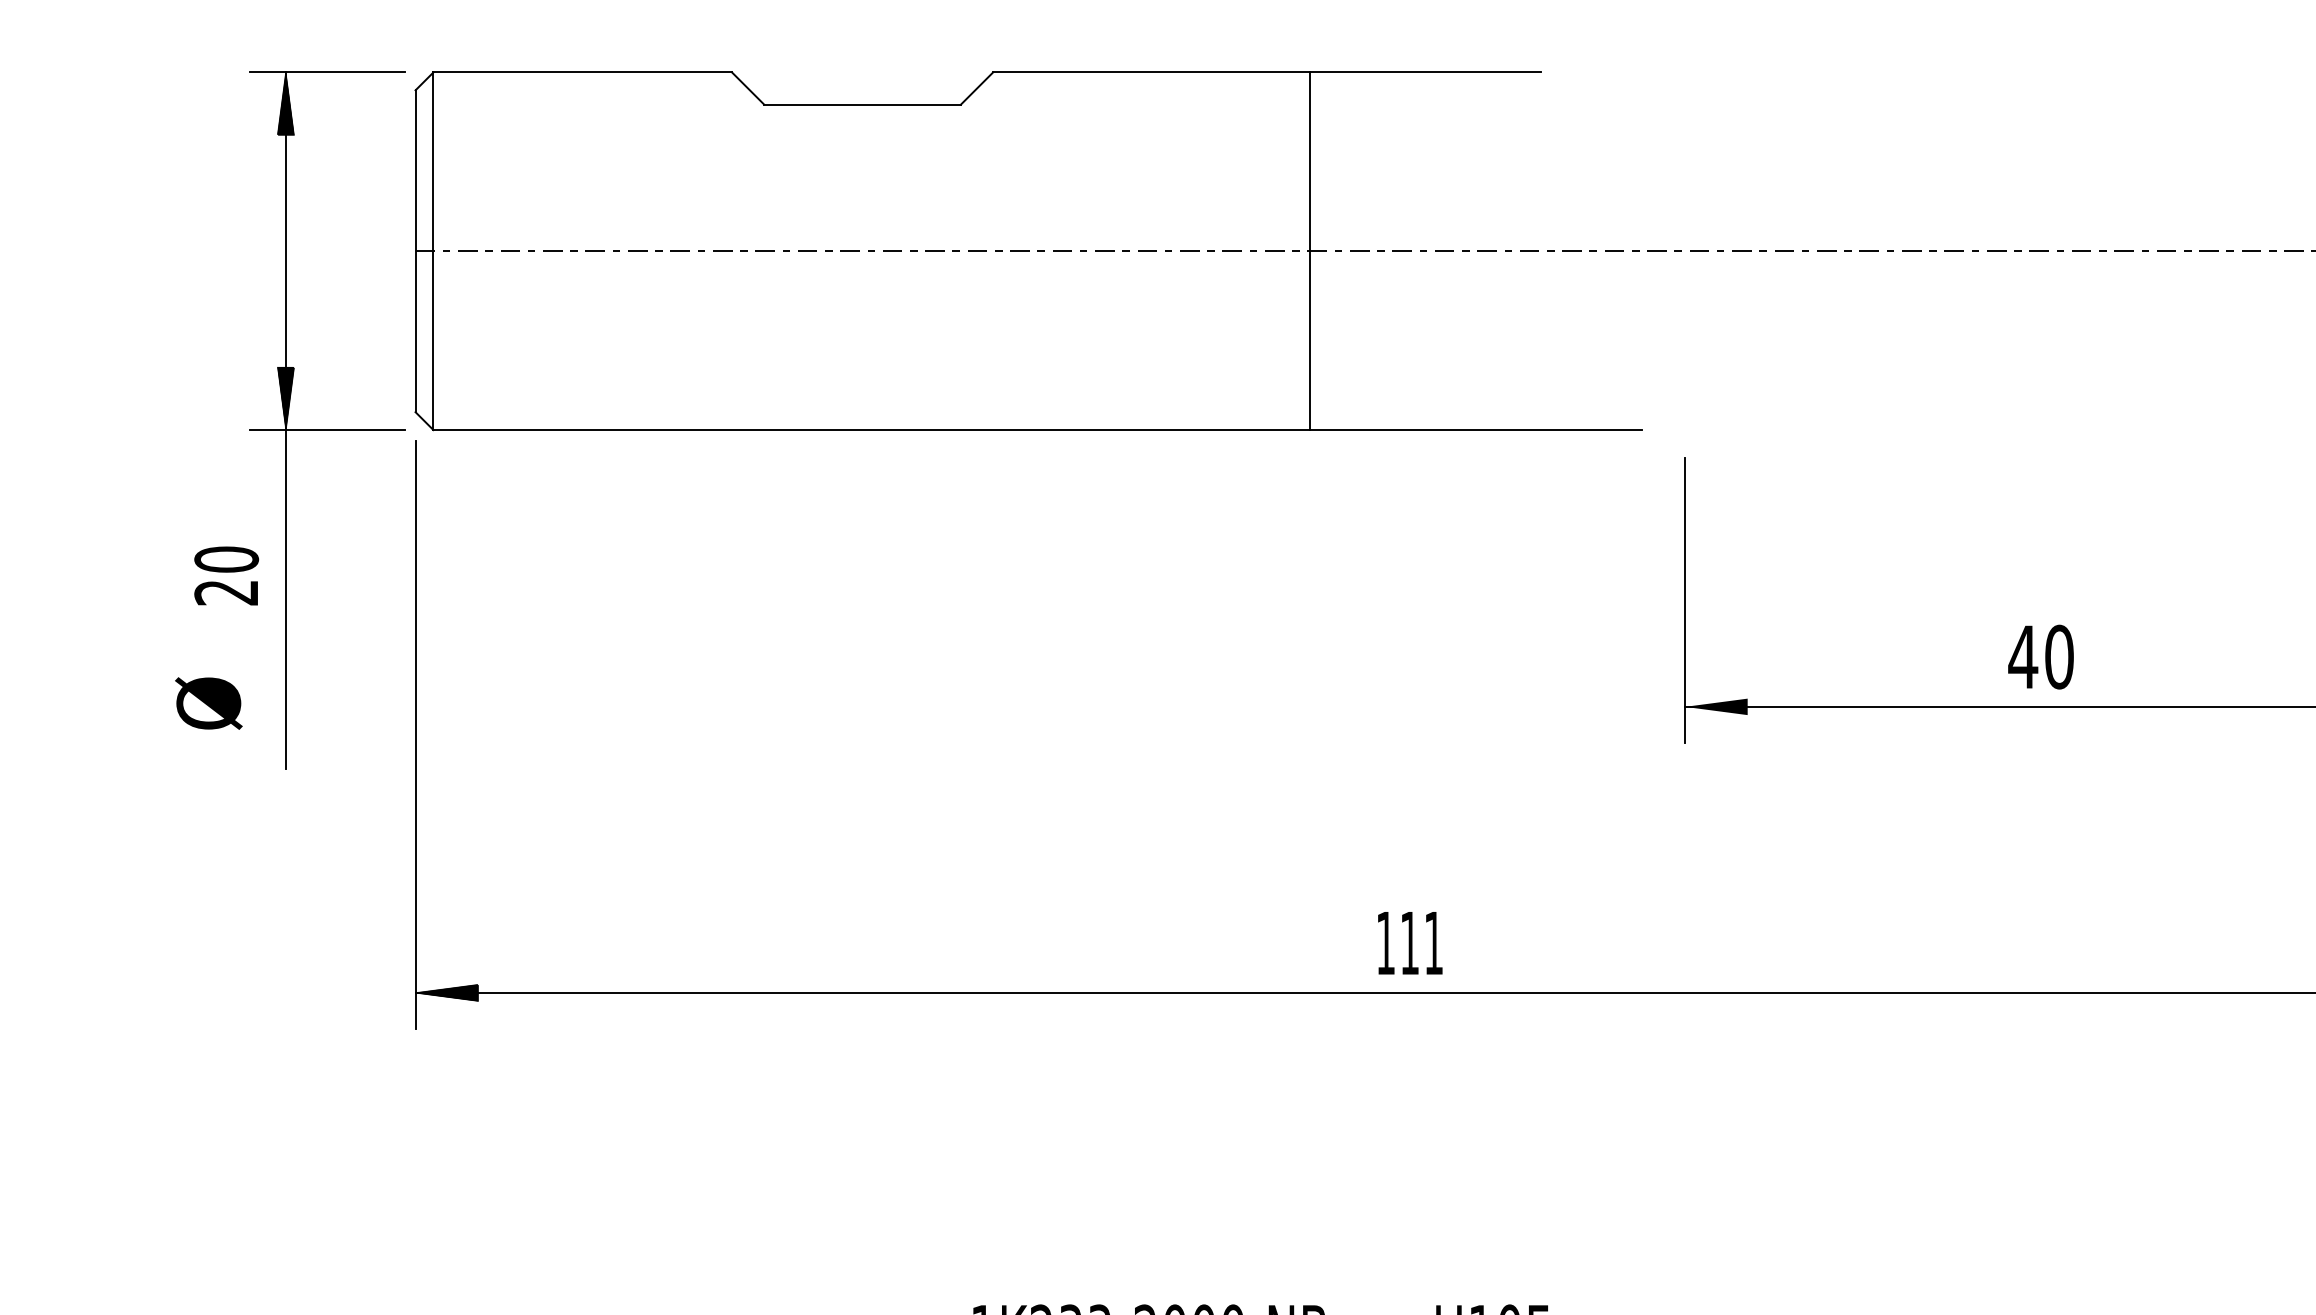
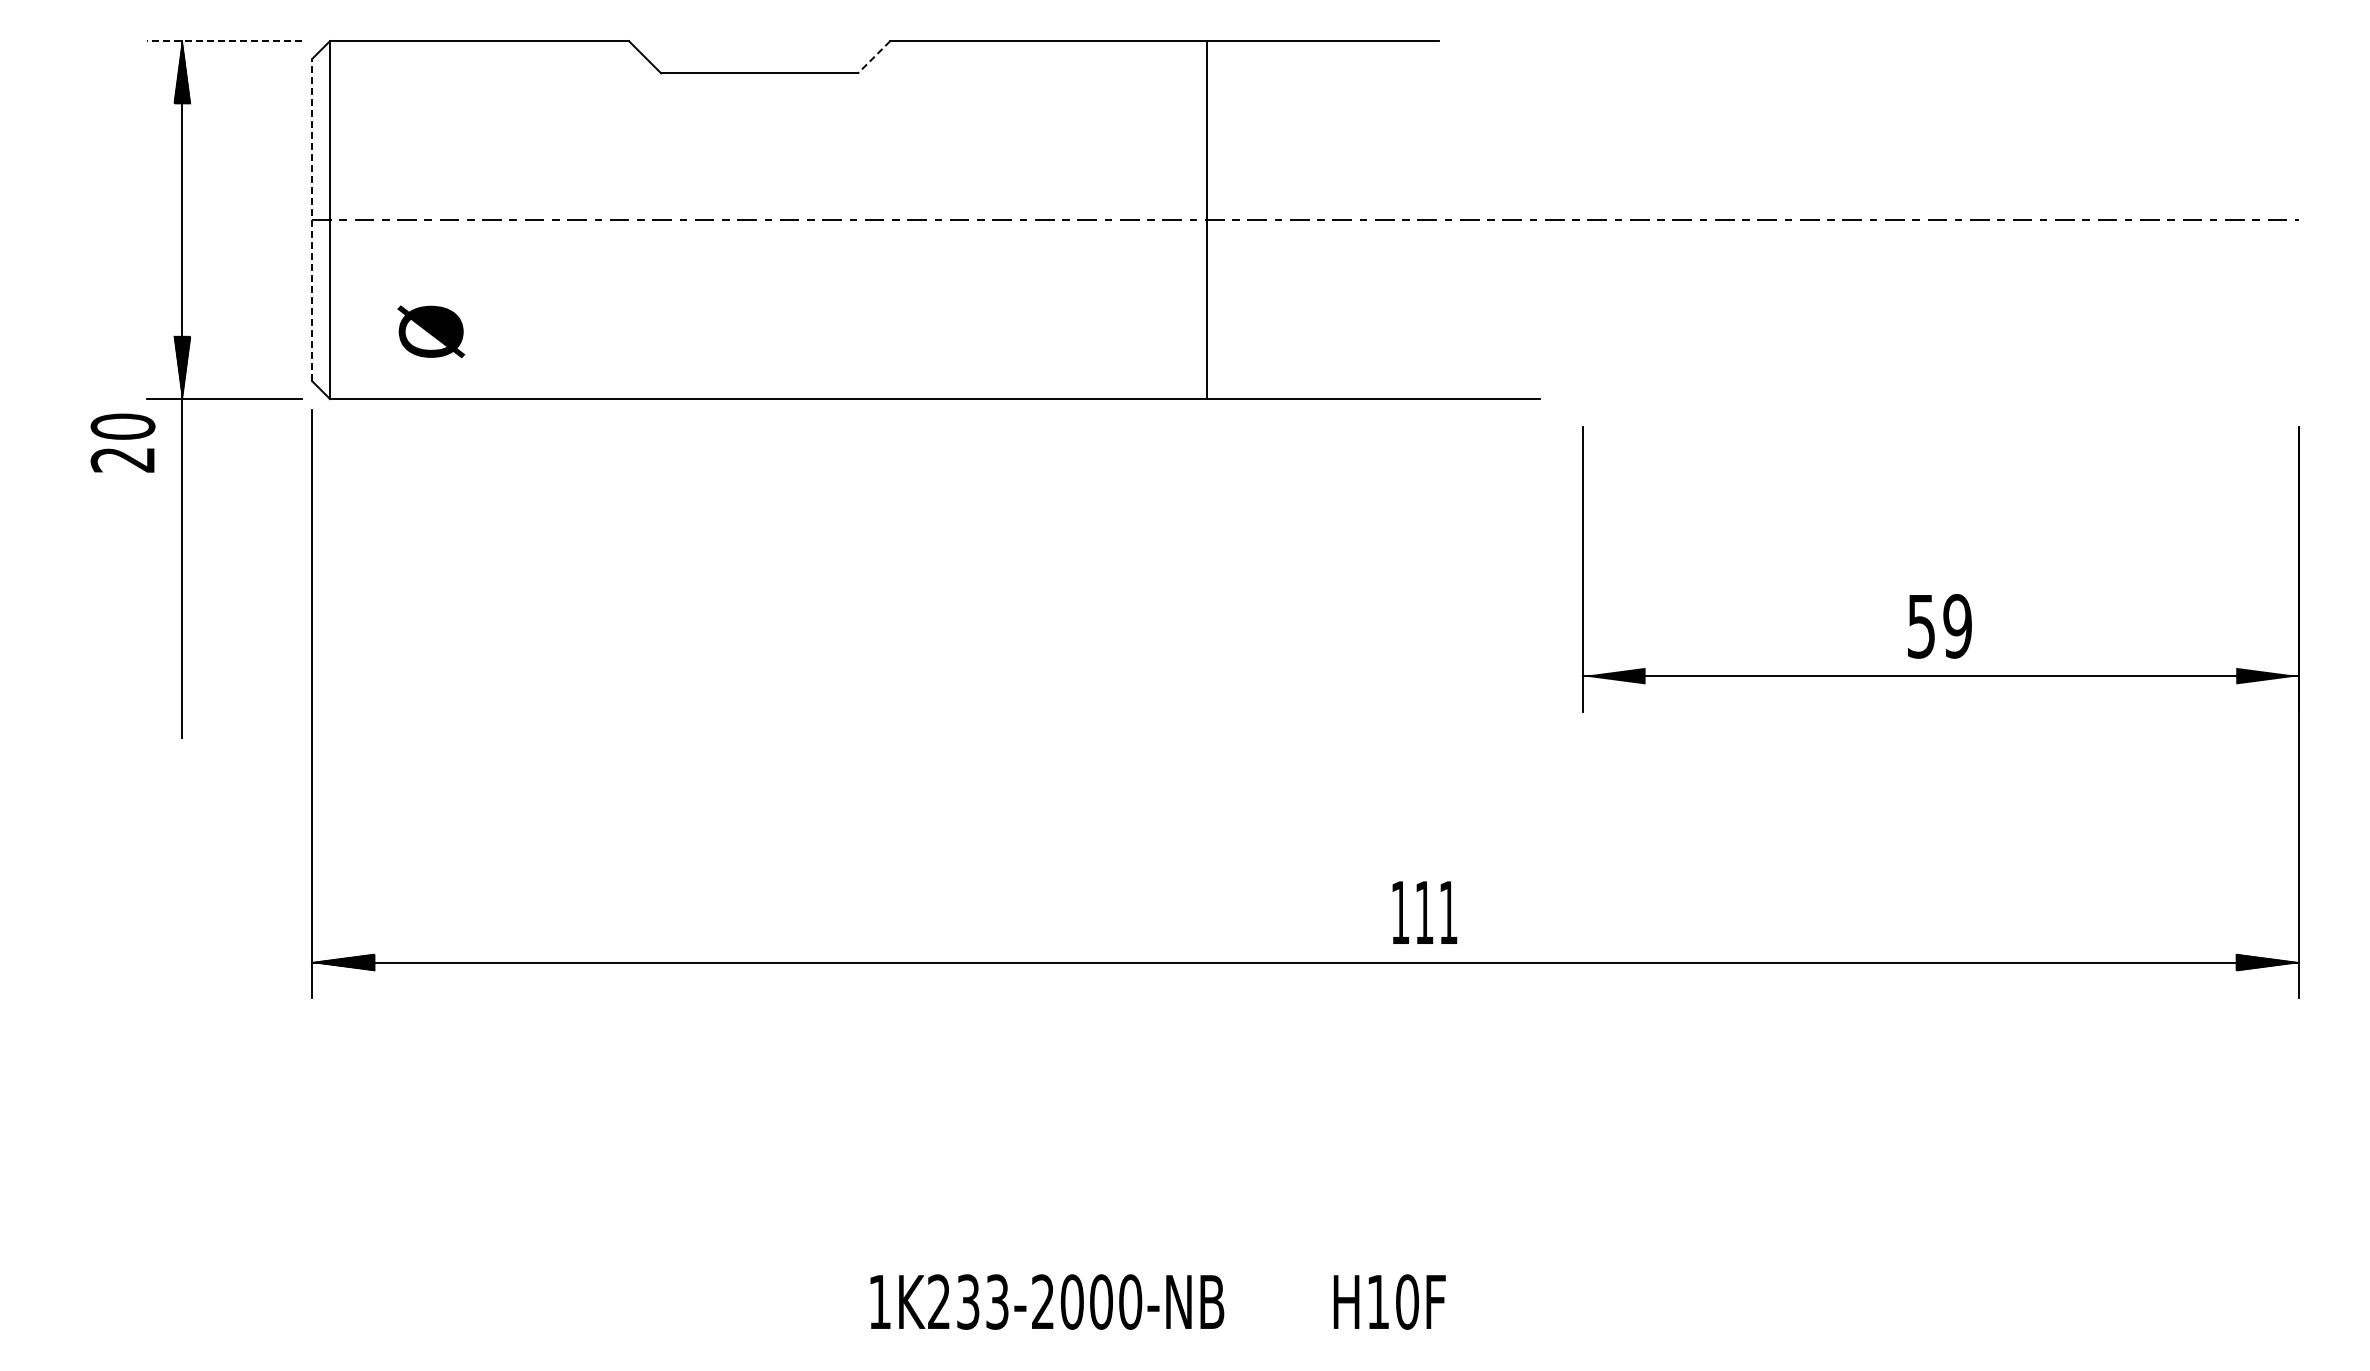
line: (327, 72) -> (224, 41), solid -> dashed
line: (977, 88) -> (874, 57), solid -> dashed
line: (415, 250) -> (312, 219), solid -> dashed
text: (226, 575) -> (122, 442), moved
text: (2041, 657) -> (1939, 626), 40 -> 59
text: (209, 703) -> (431, 331), moved
text: (1409, 942) -> (1424, 912), moved

